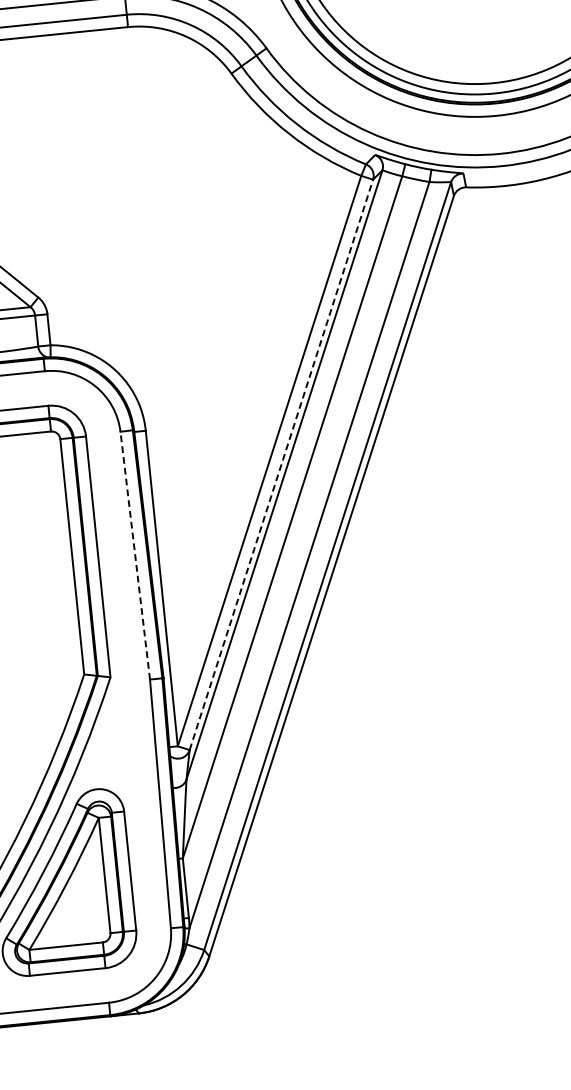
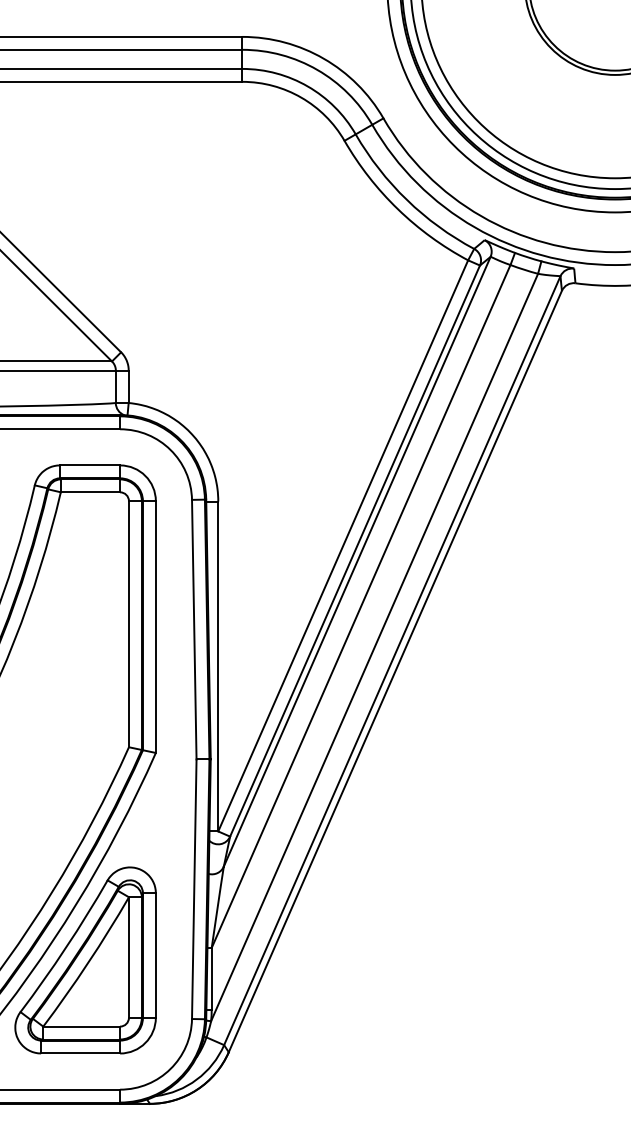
line: (281, 465) -> (355, 551), dashed -> solid
line: (135, 555) -> (194, 629), dashed -> solid

